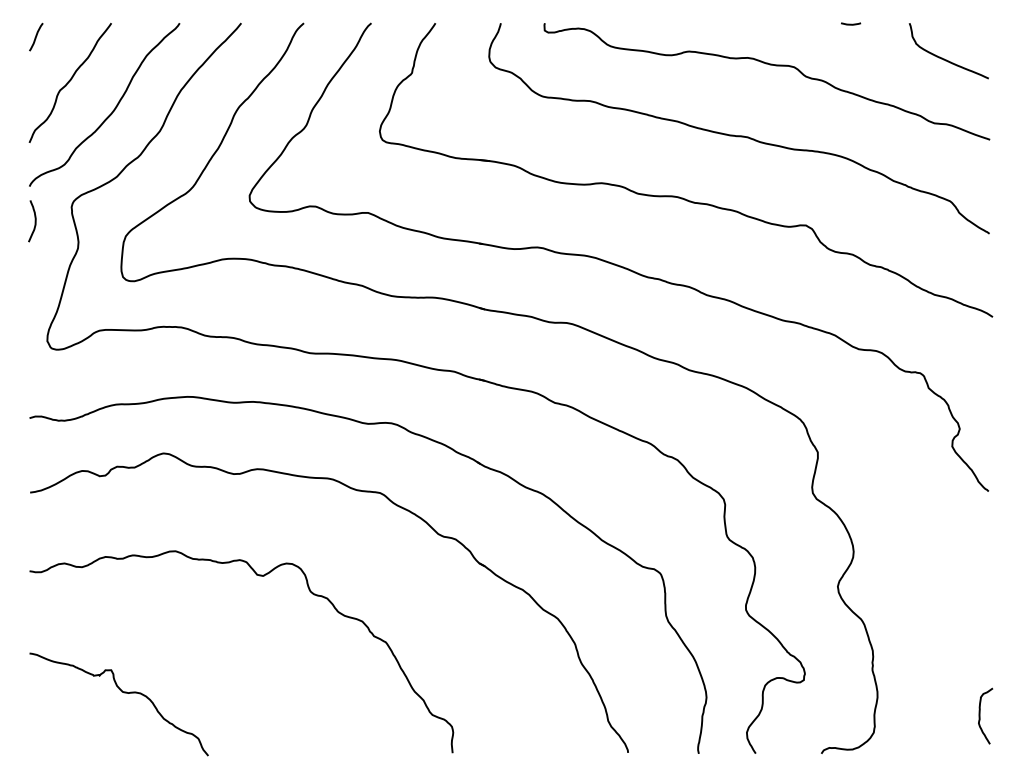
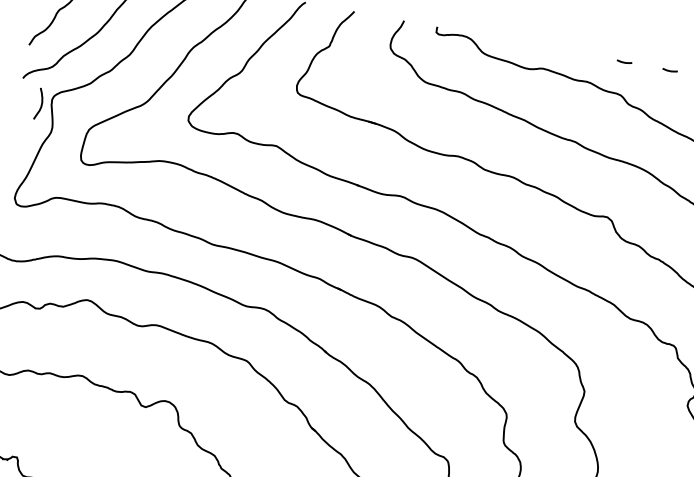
line: (791, 23) -> (624, 61), added
curve: (34, 221) -> (40, 104), moved

